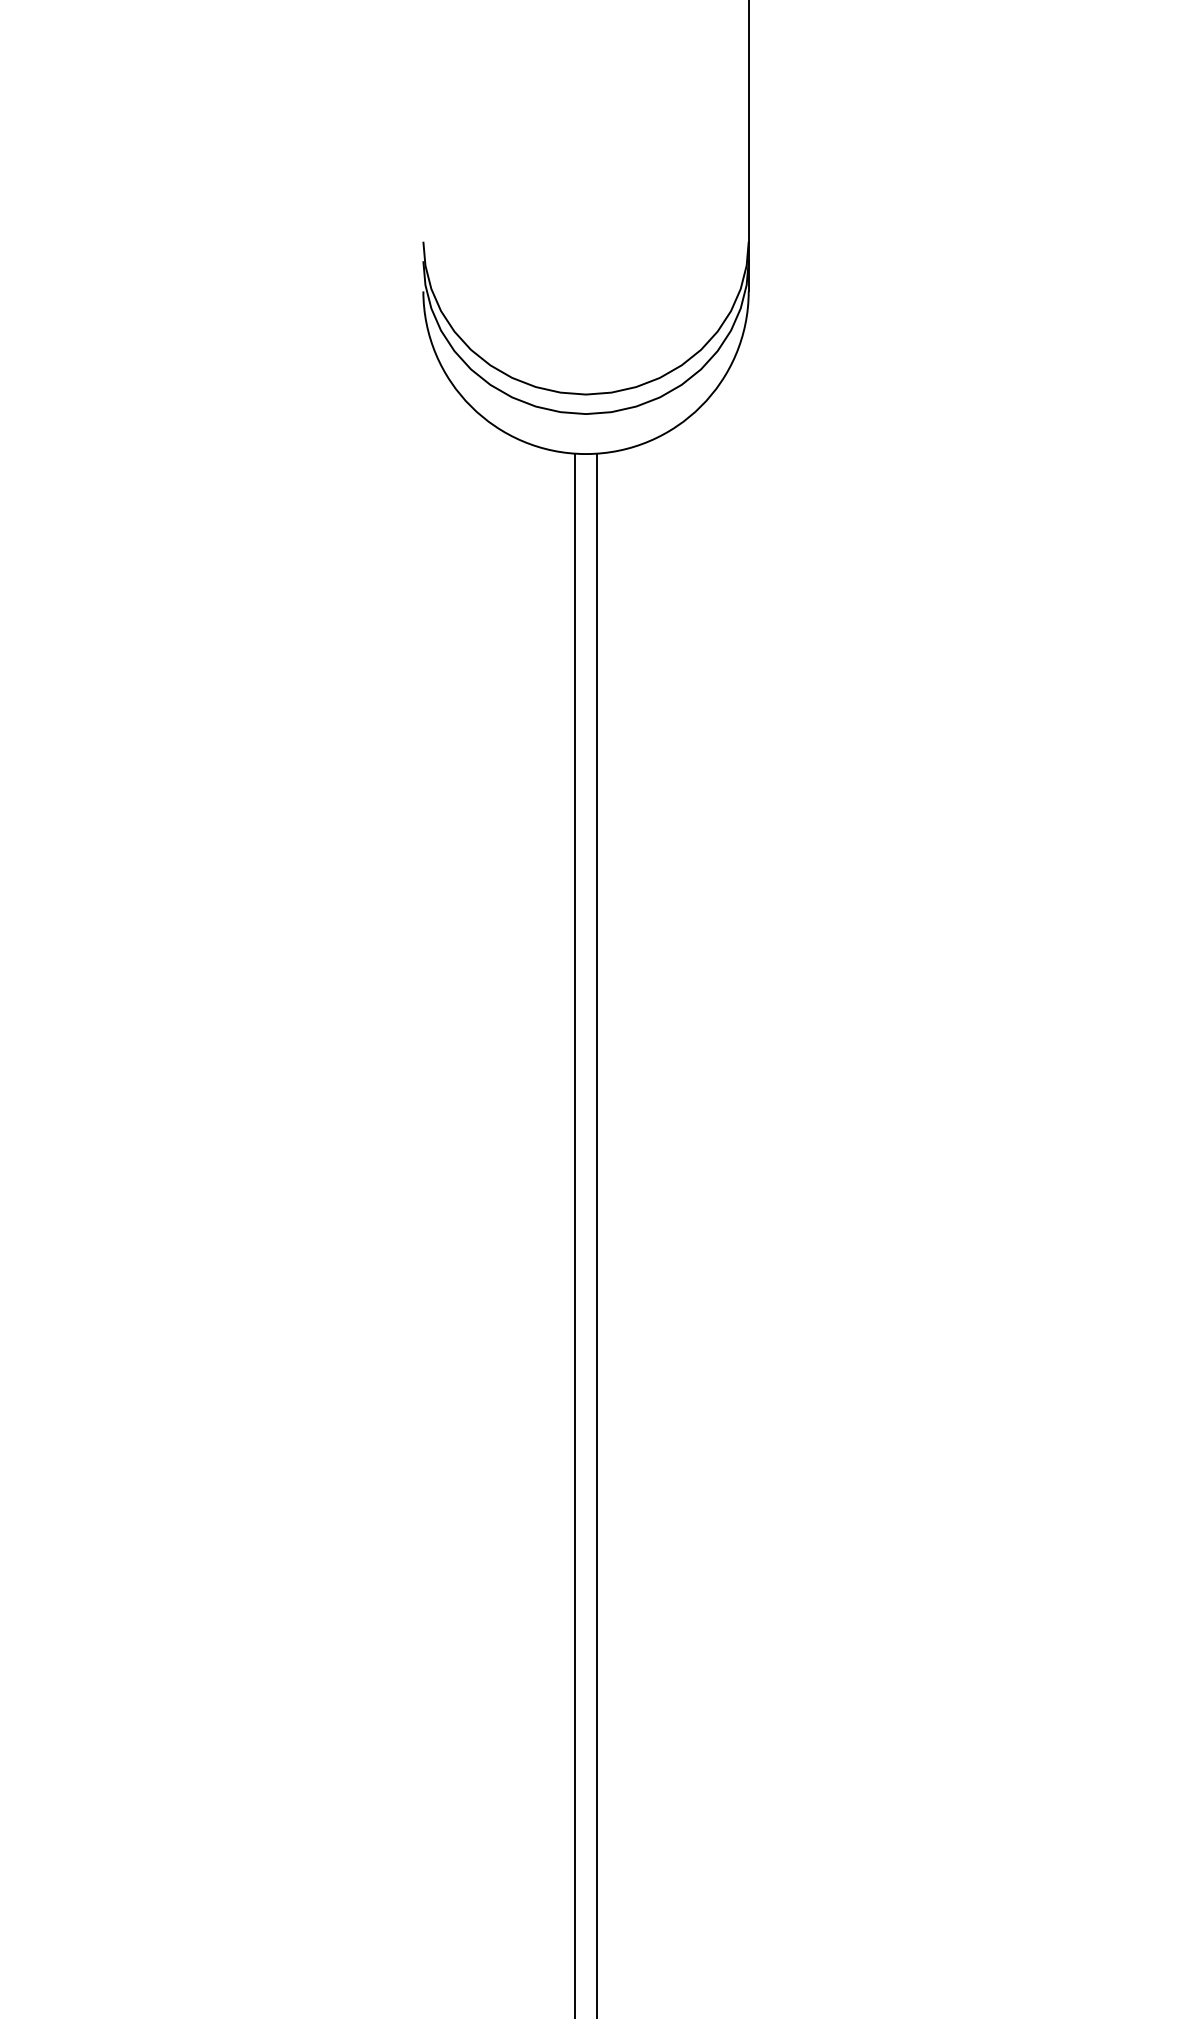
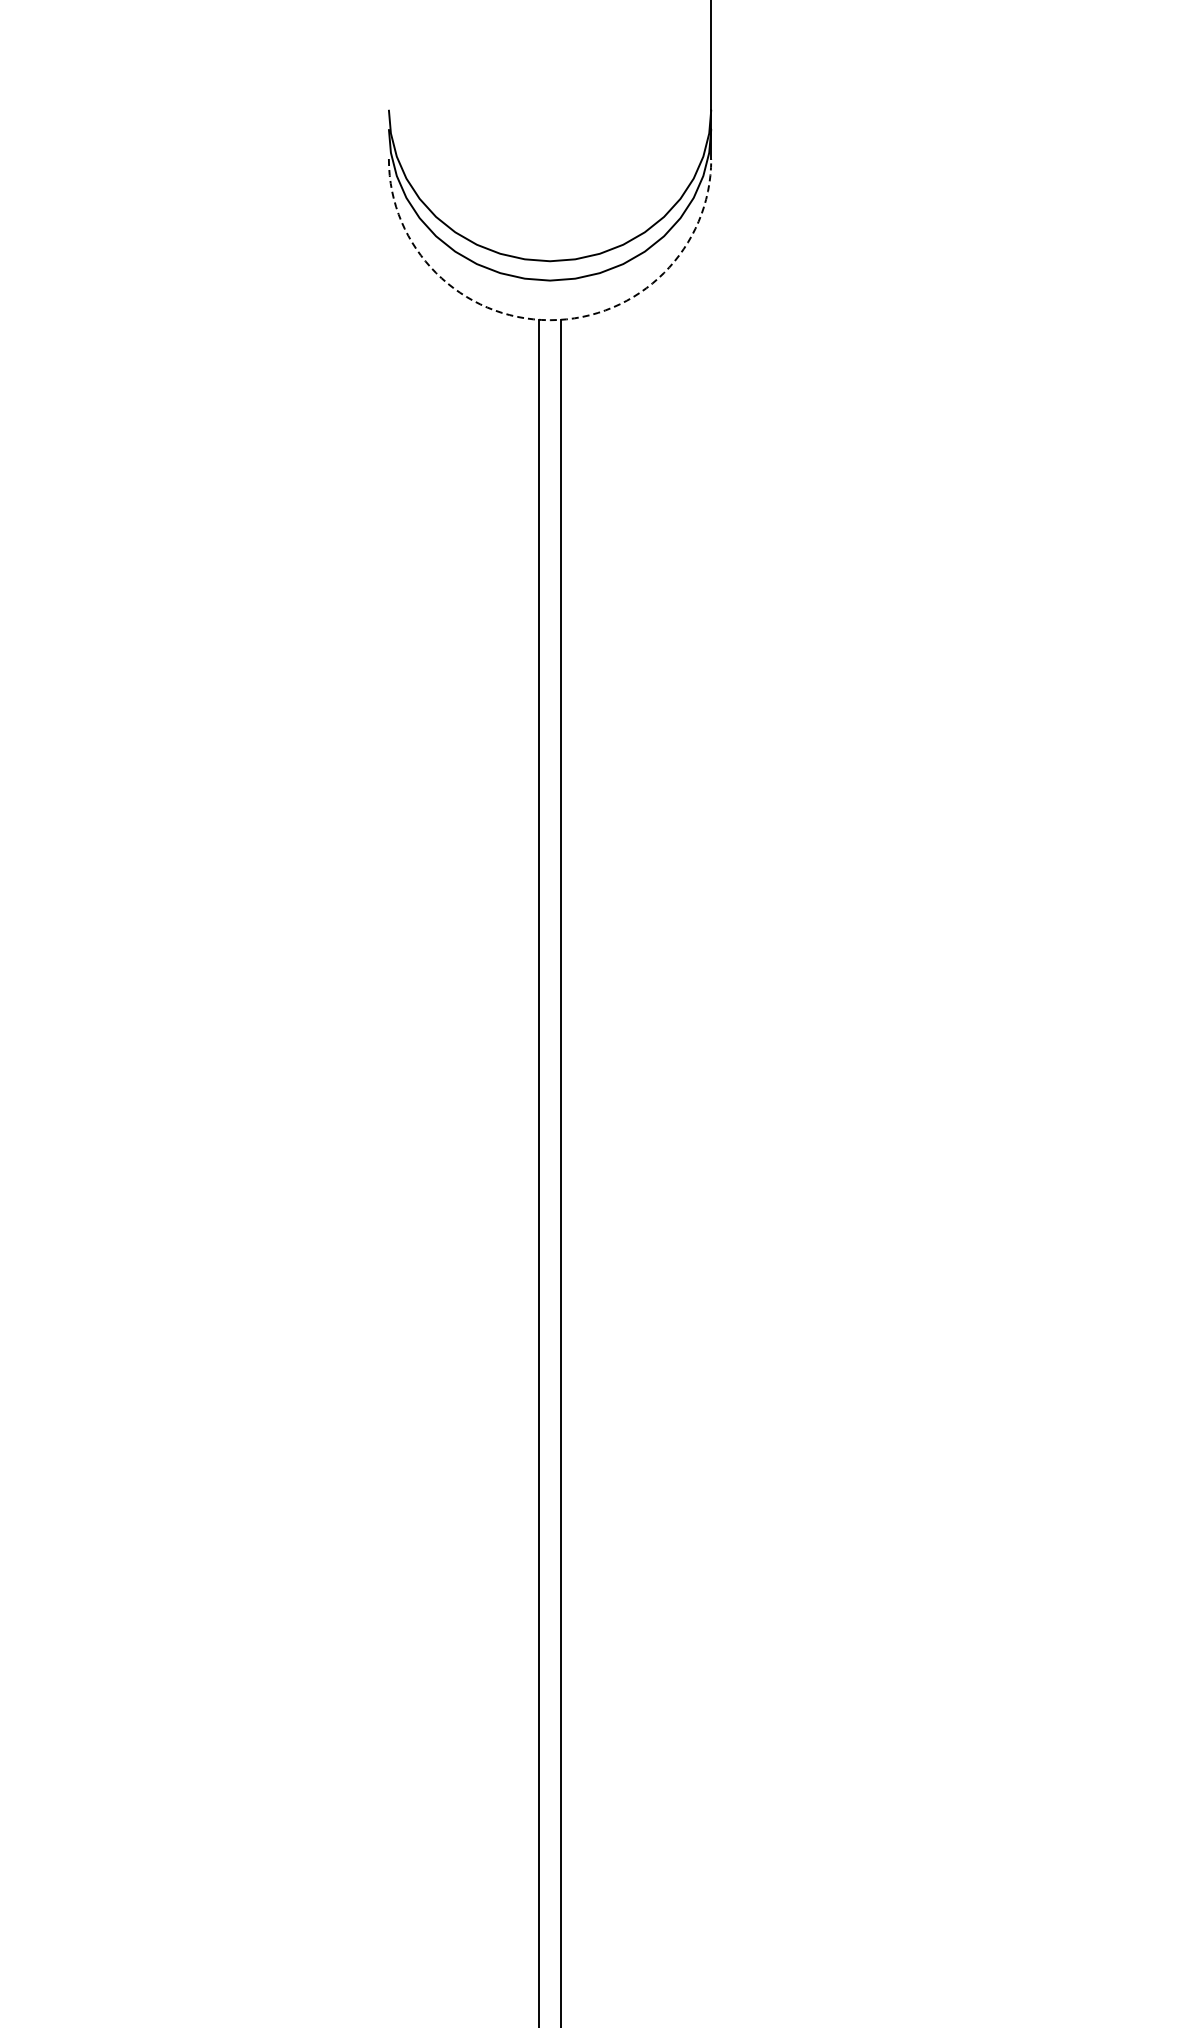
arc: (586, 454) -> (550, 320), solid -> dashed

